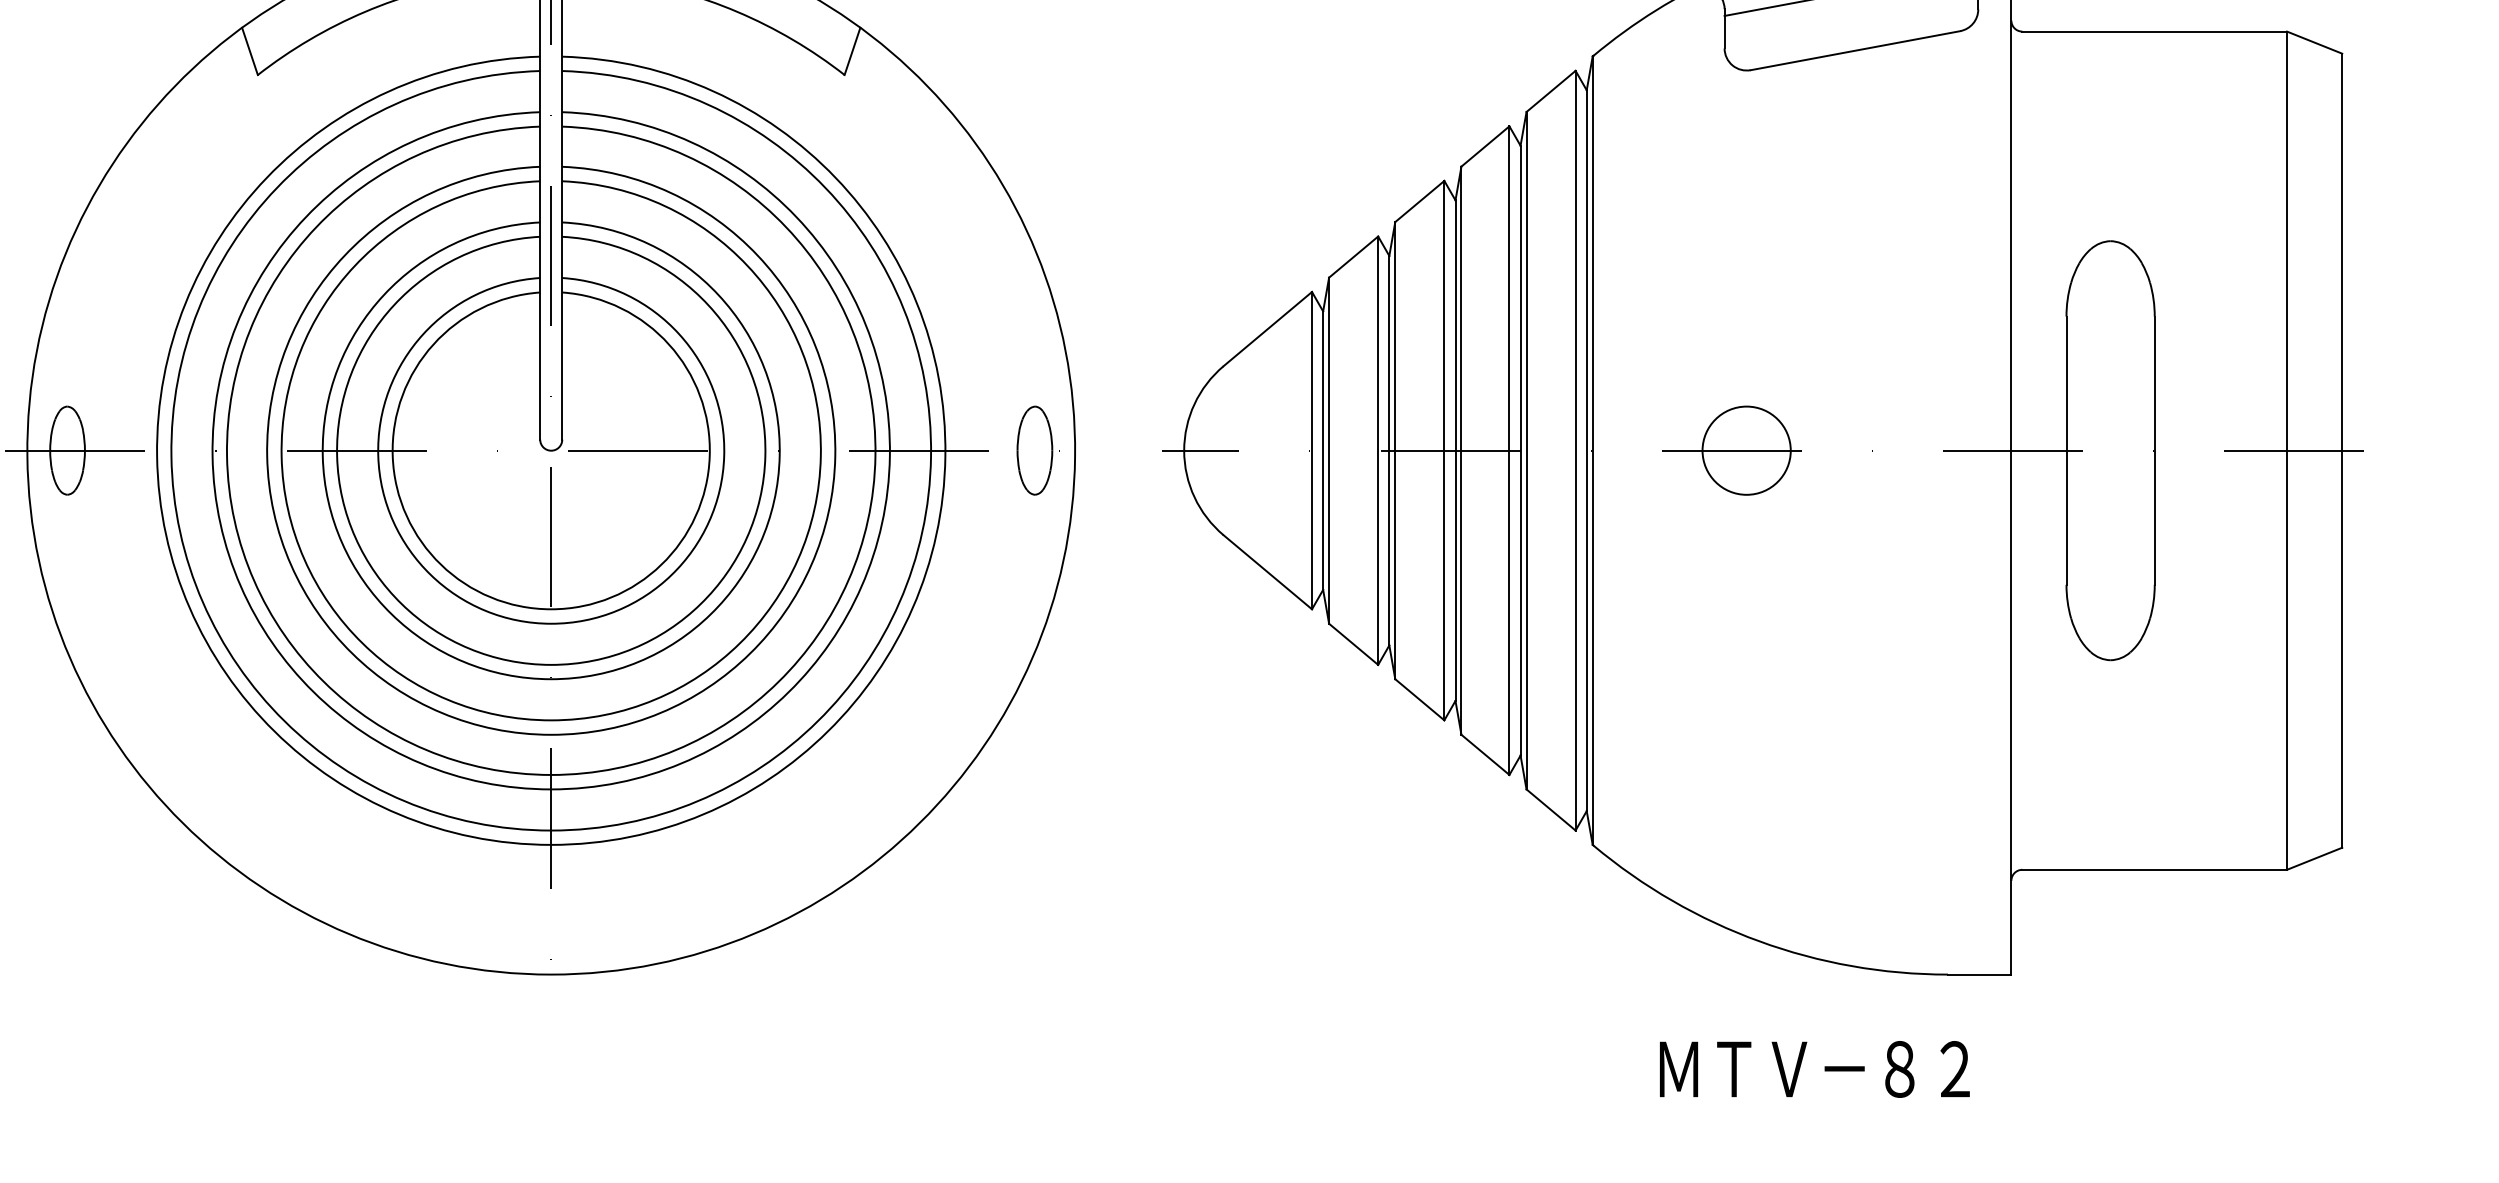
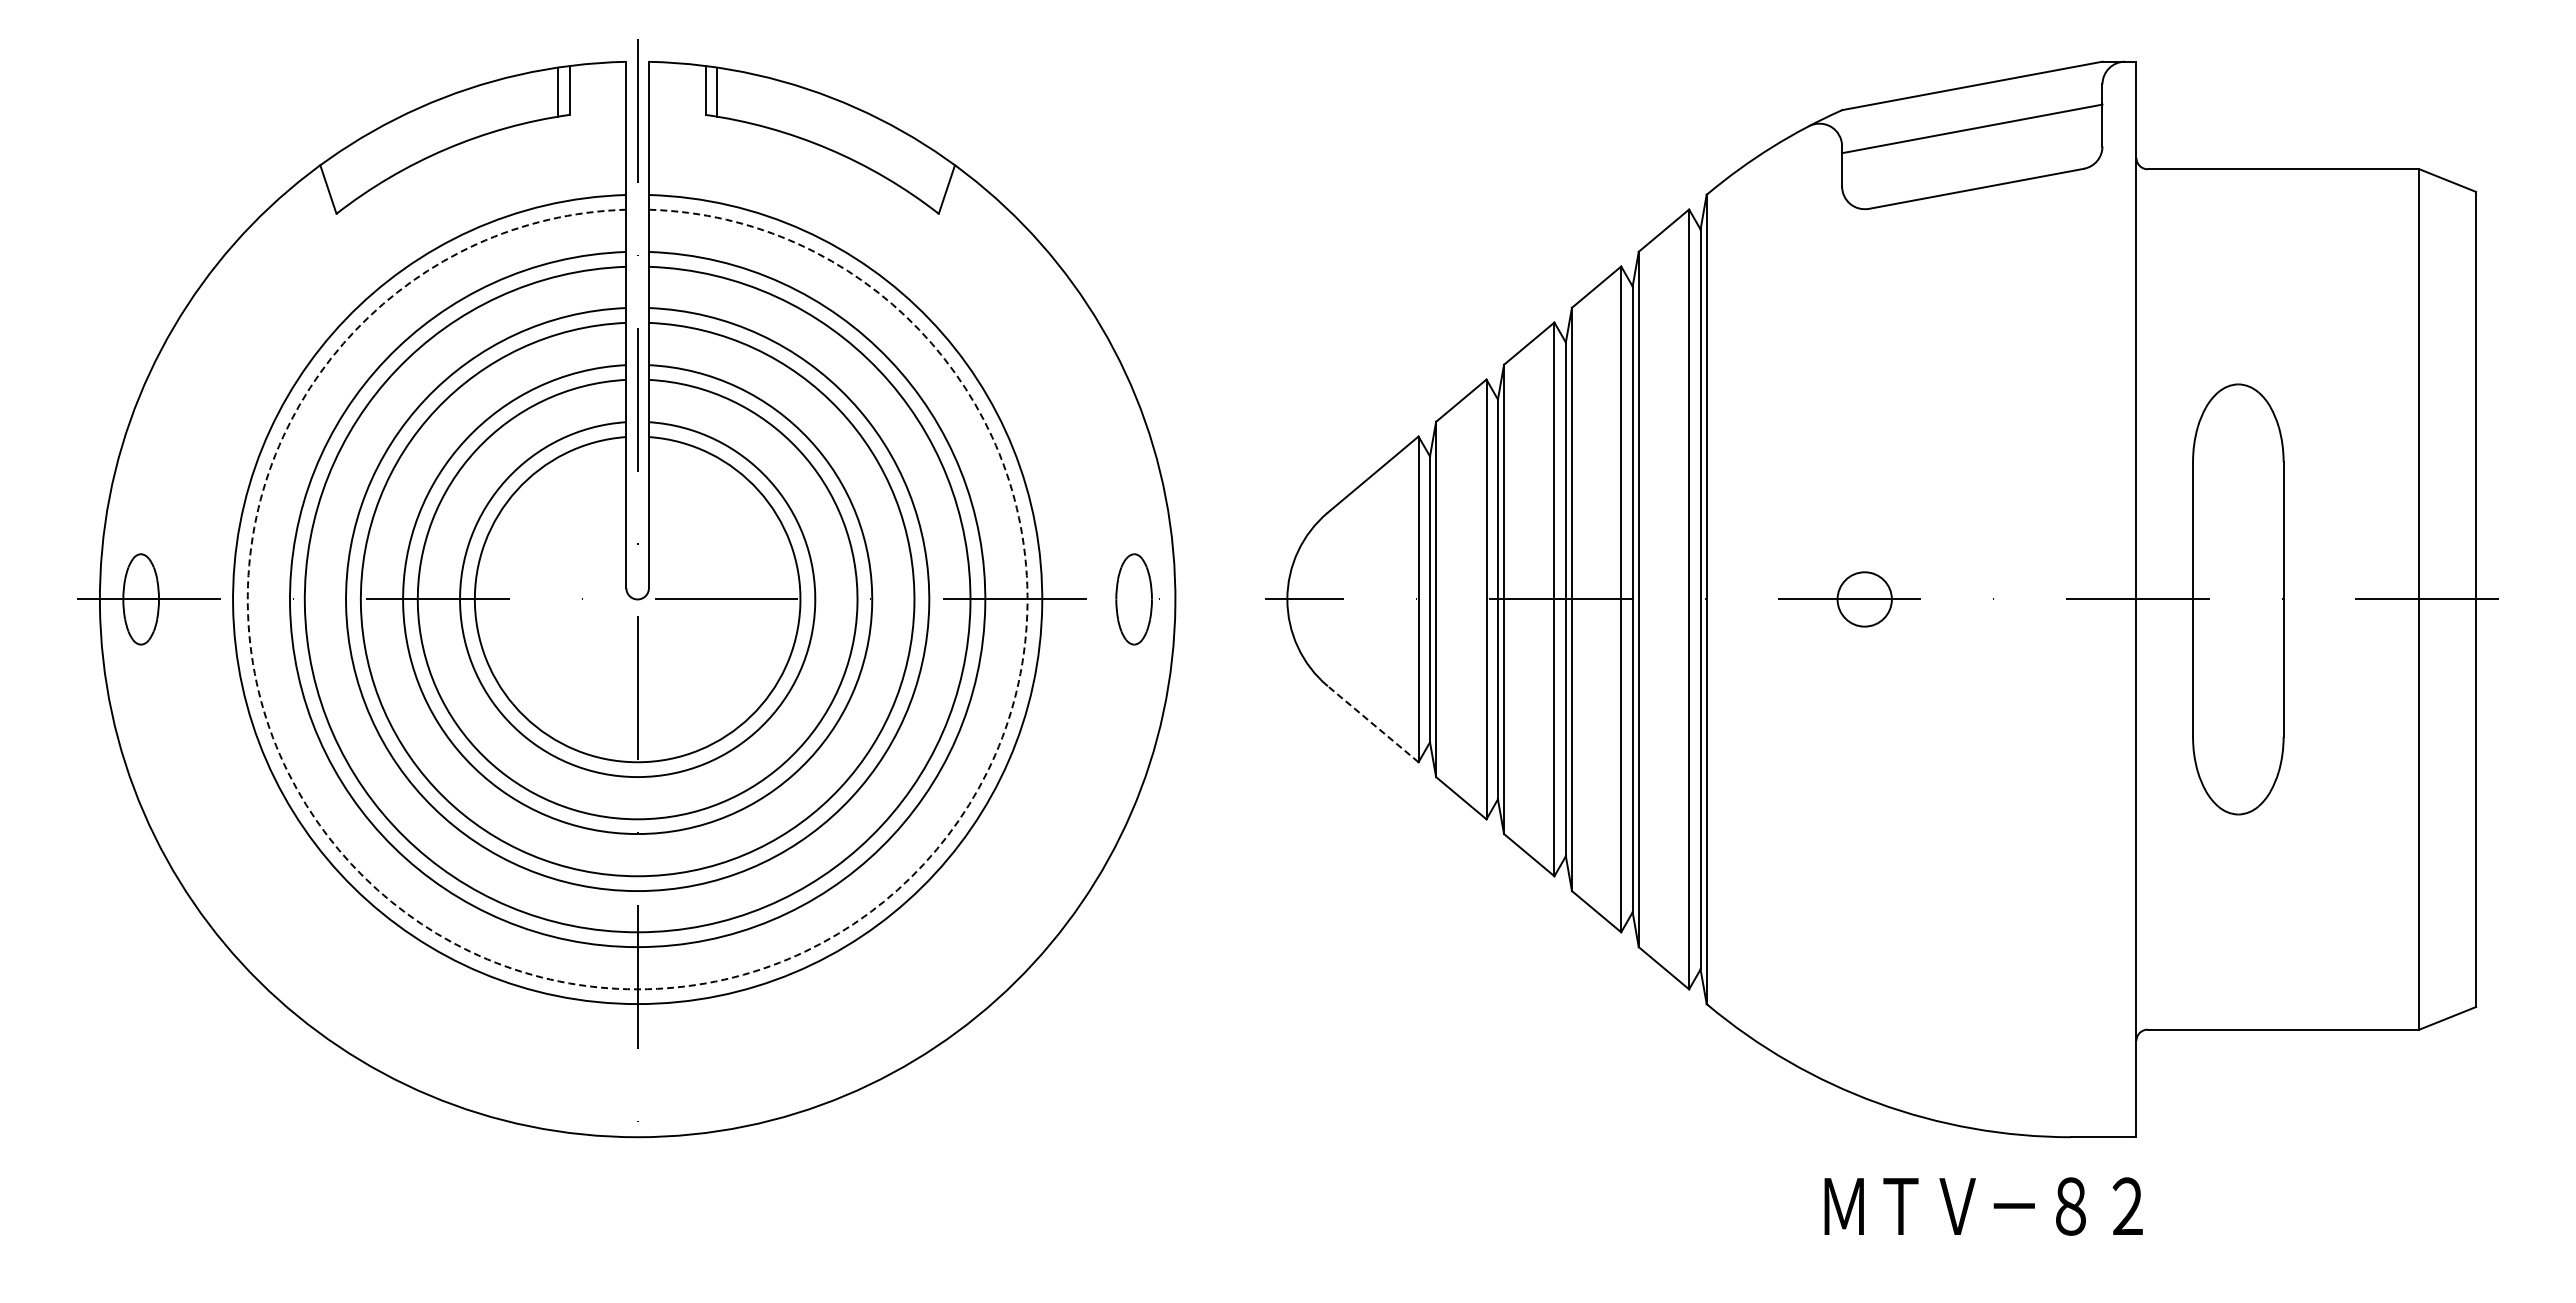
circle: (1746, 450) -> (1864, 599), size x0.6
line: (1267, 571) -> (1372, 723), solid -> dashed
arc: (551, 830) -> (637, 989), solid -> dashed
text: (1814, 1069) -> (1983, 1206), moved

